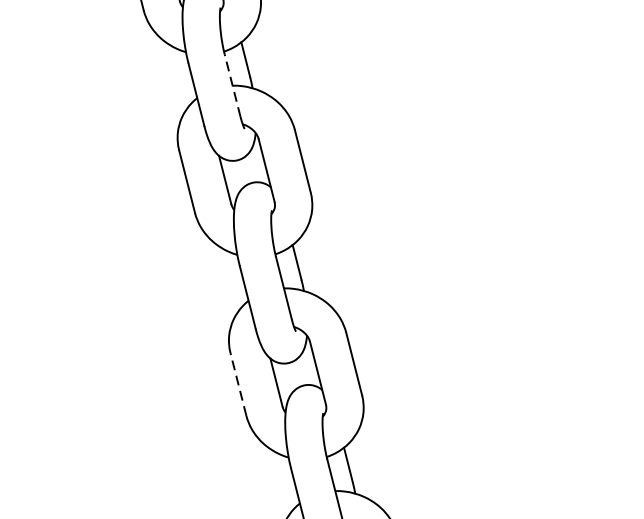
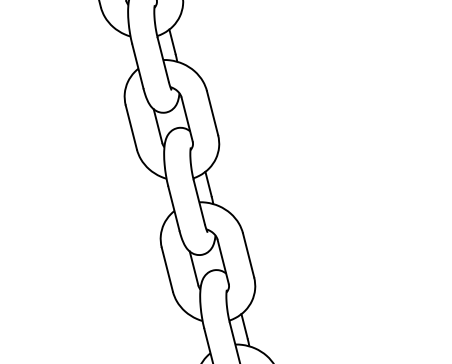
line: (232, 84) -> (163, 59), dashed -> solid
line: (238, 384) -> (167, 269), dashed -> solid

